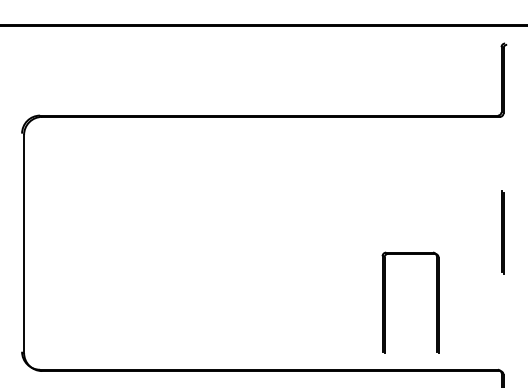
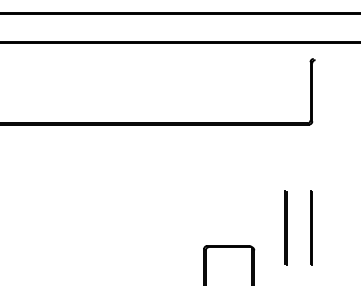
line: (474, 232) -> (286, 227), added

